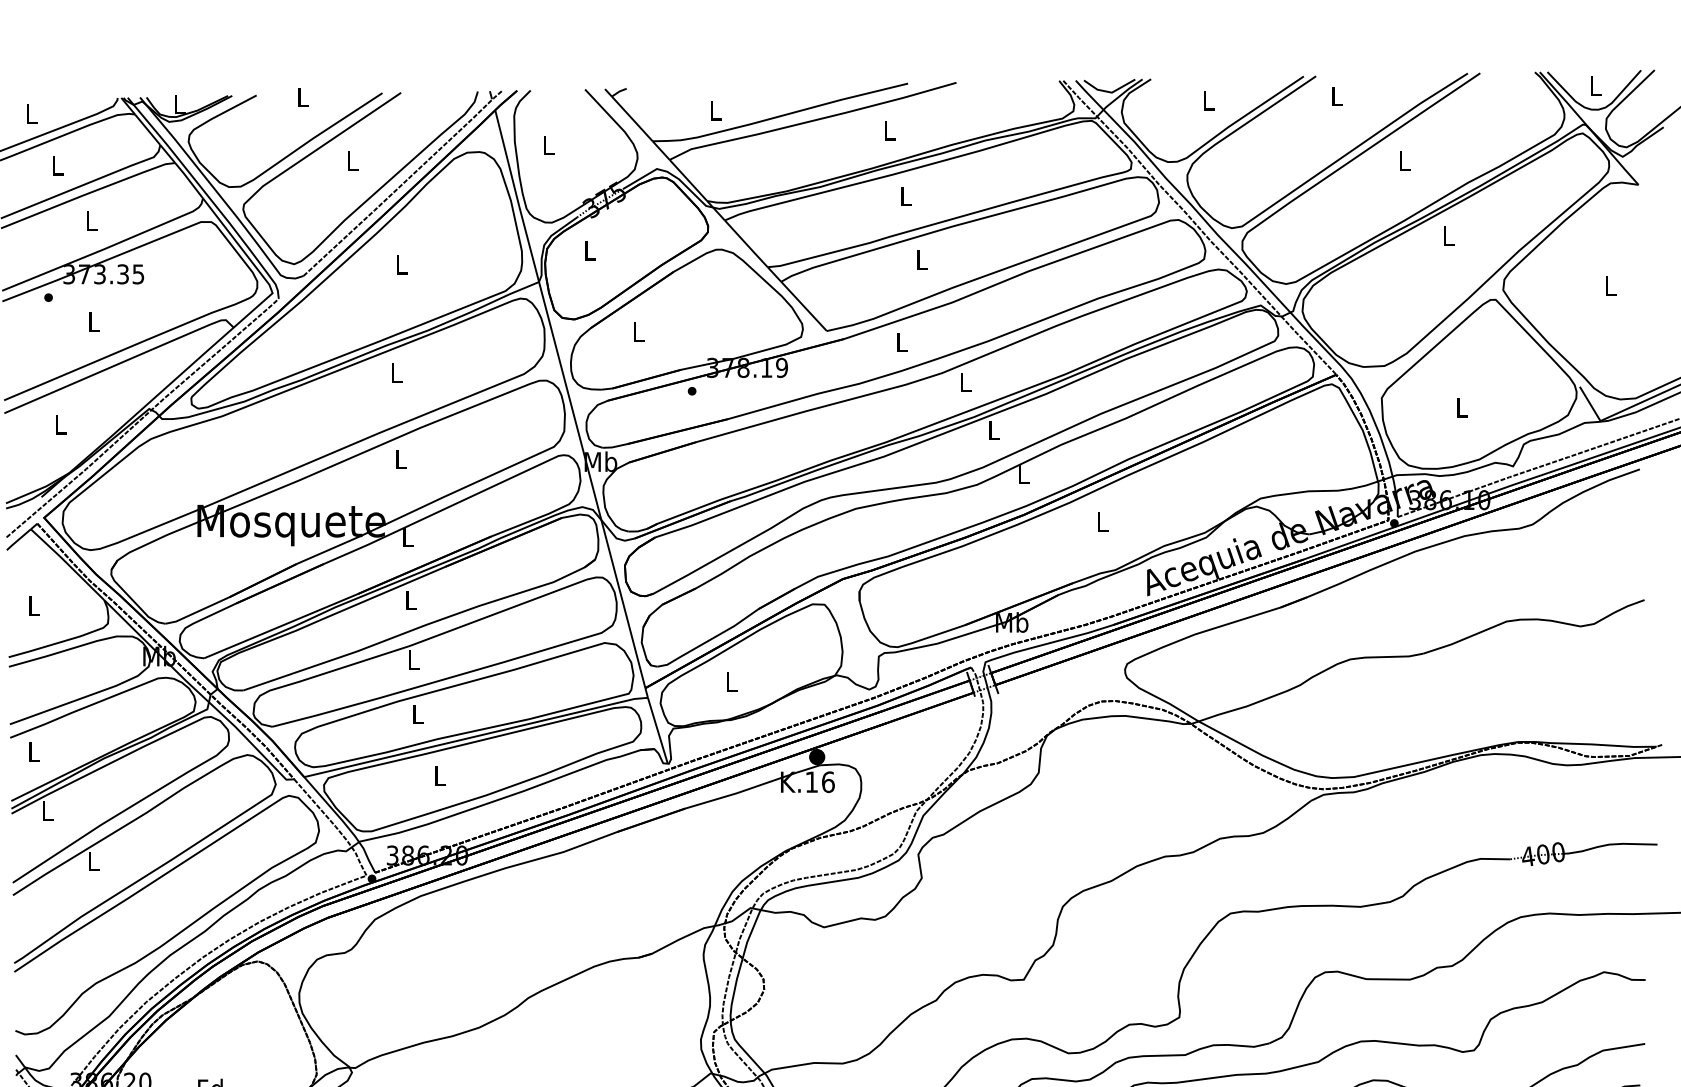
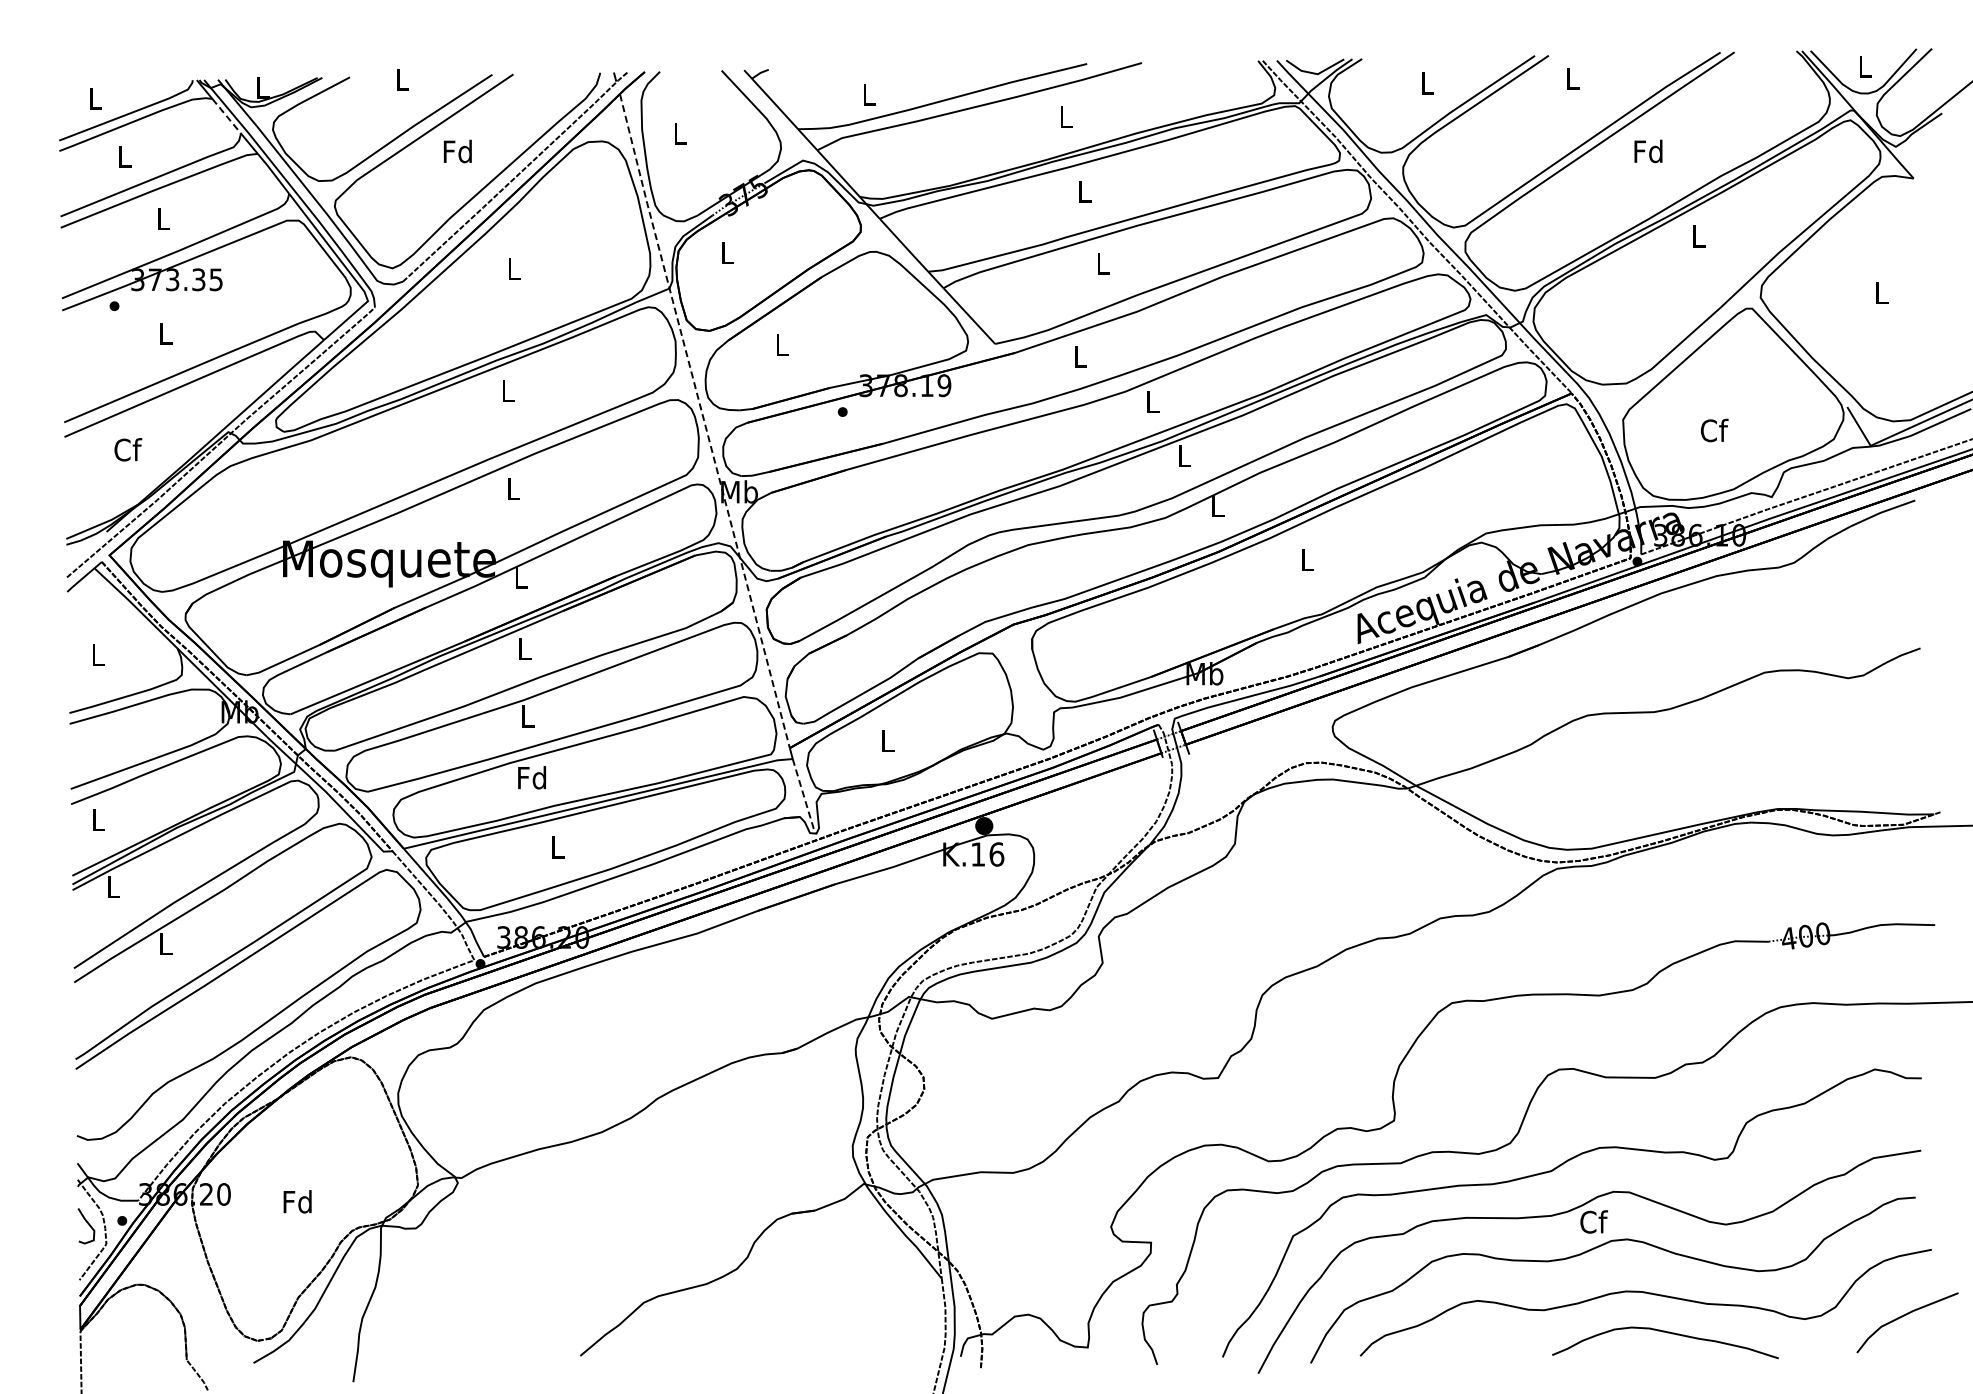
line: (147, 130) -> (226, 116), solid -> dashed
text: (351, 160) -> (457, 151), L -> Fd
text: (1404, 160) -> (1648, 151), L -> Fd
line: (569, 398) -> (704, 420), solid -> dashed
text: (1462, 407) -> (1714, 430), L -> Cf
text: (60, 424) -> (128, 449), L -> Cf
text: (417, 714) -> (532, 777), L -> Fd
line: (657, 730) -> (803, 796), solid -> dashed

